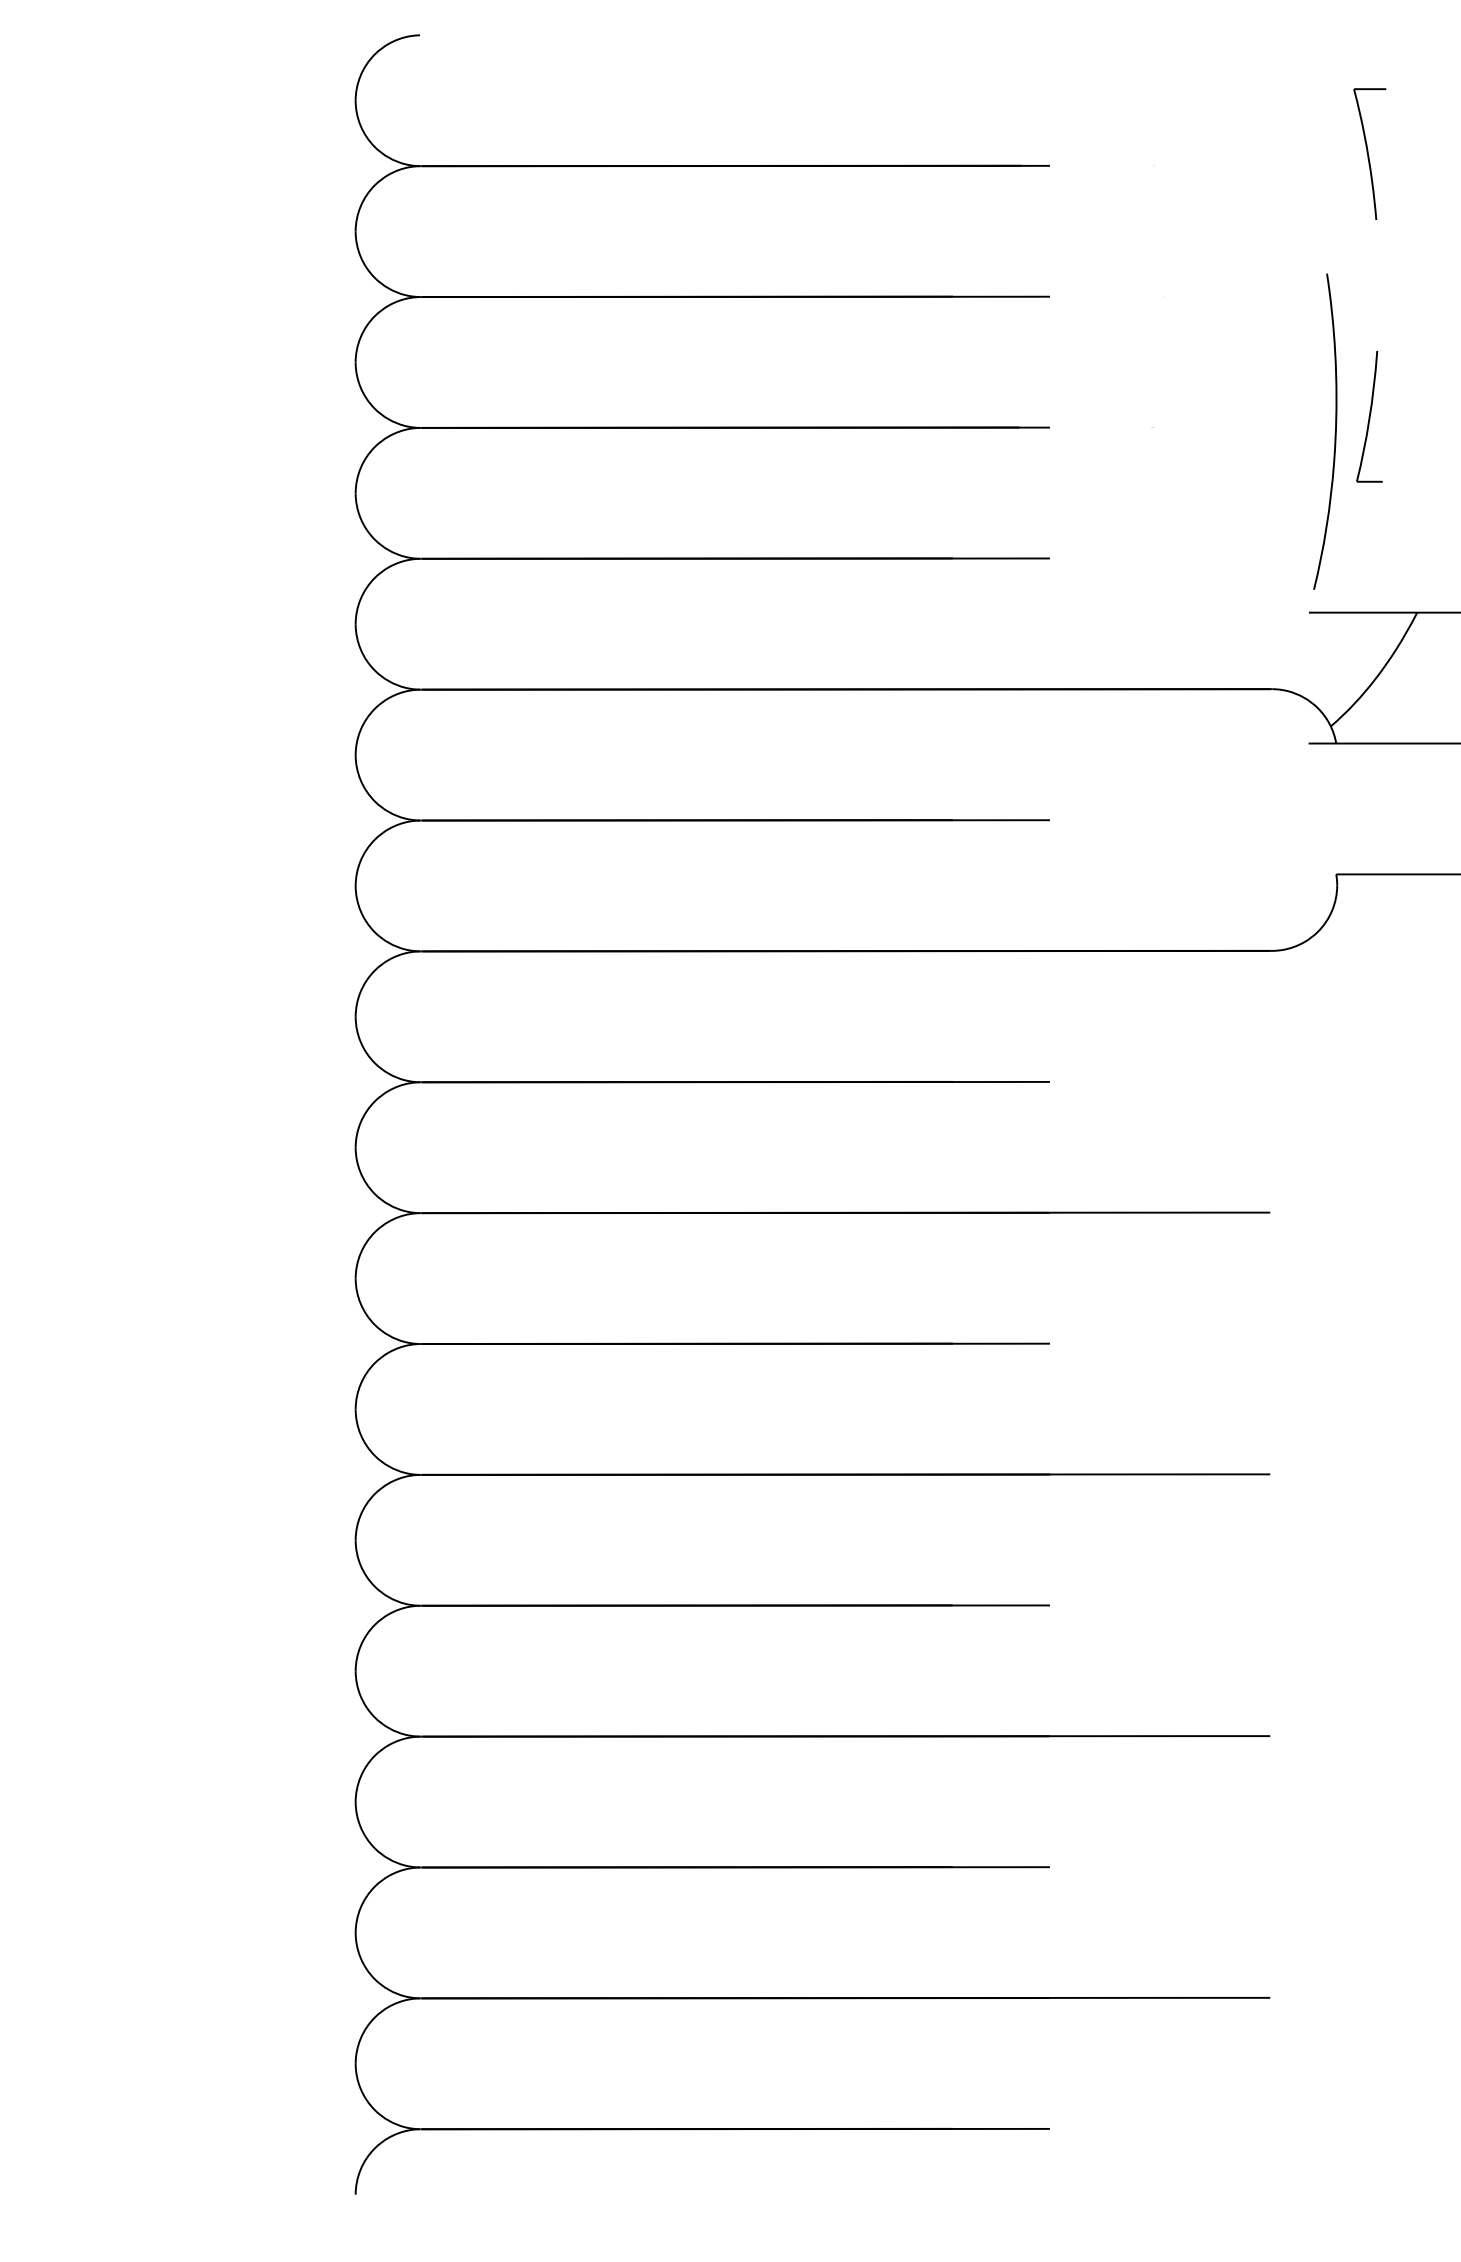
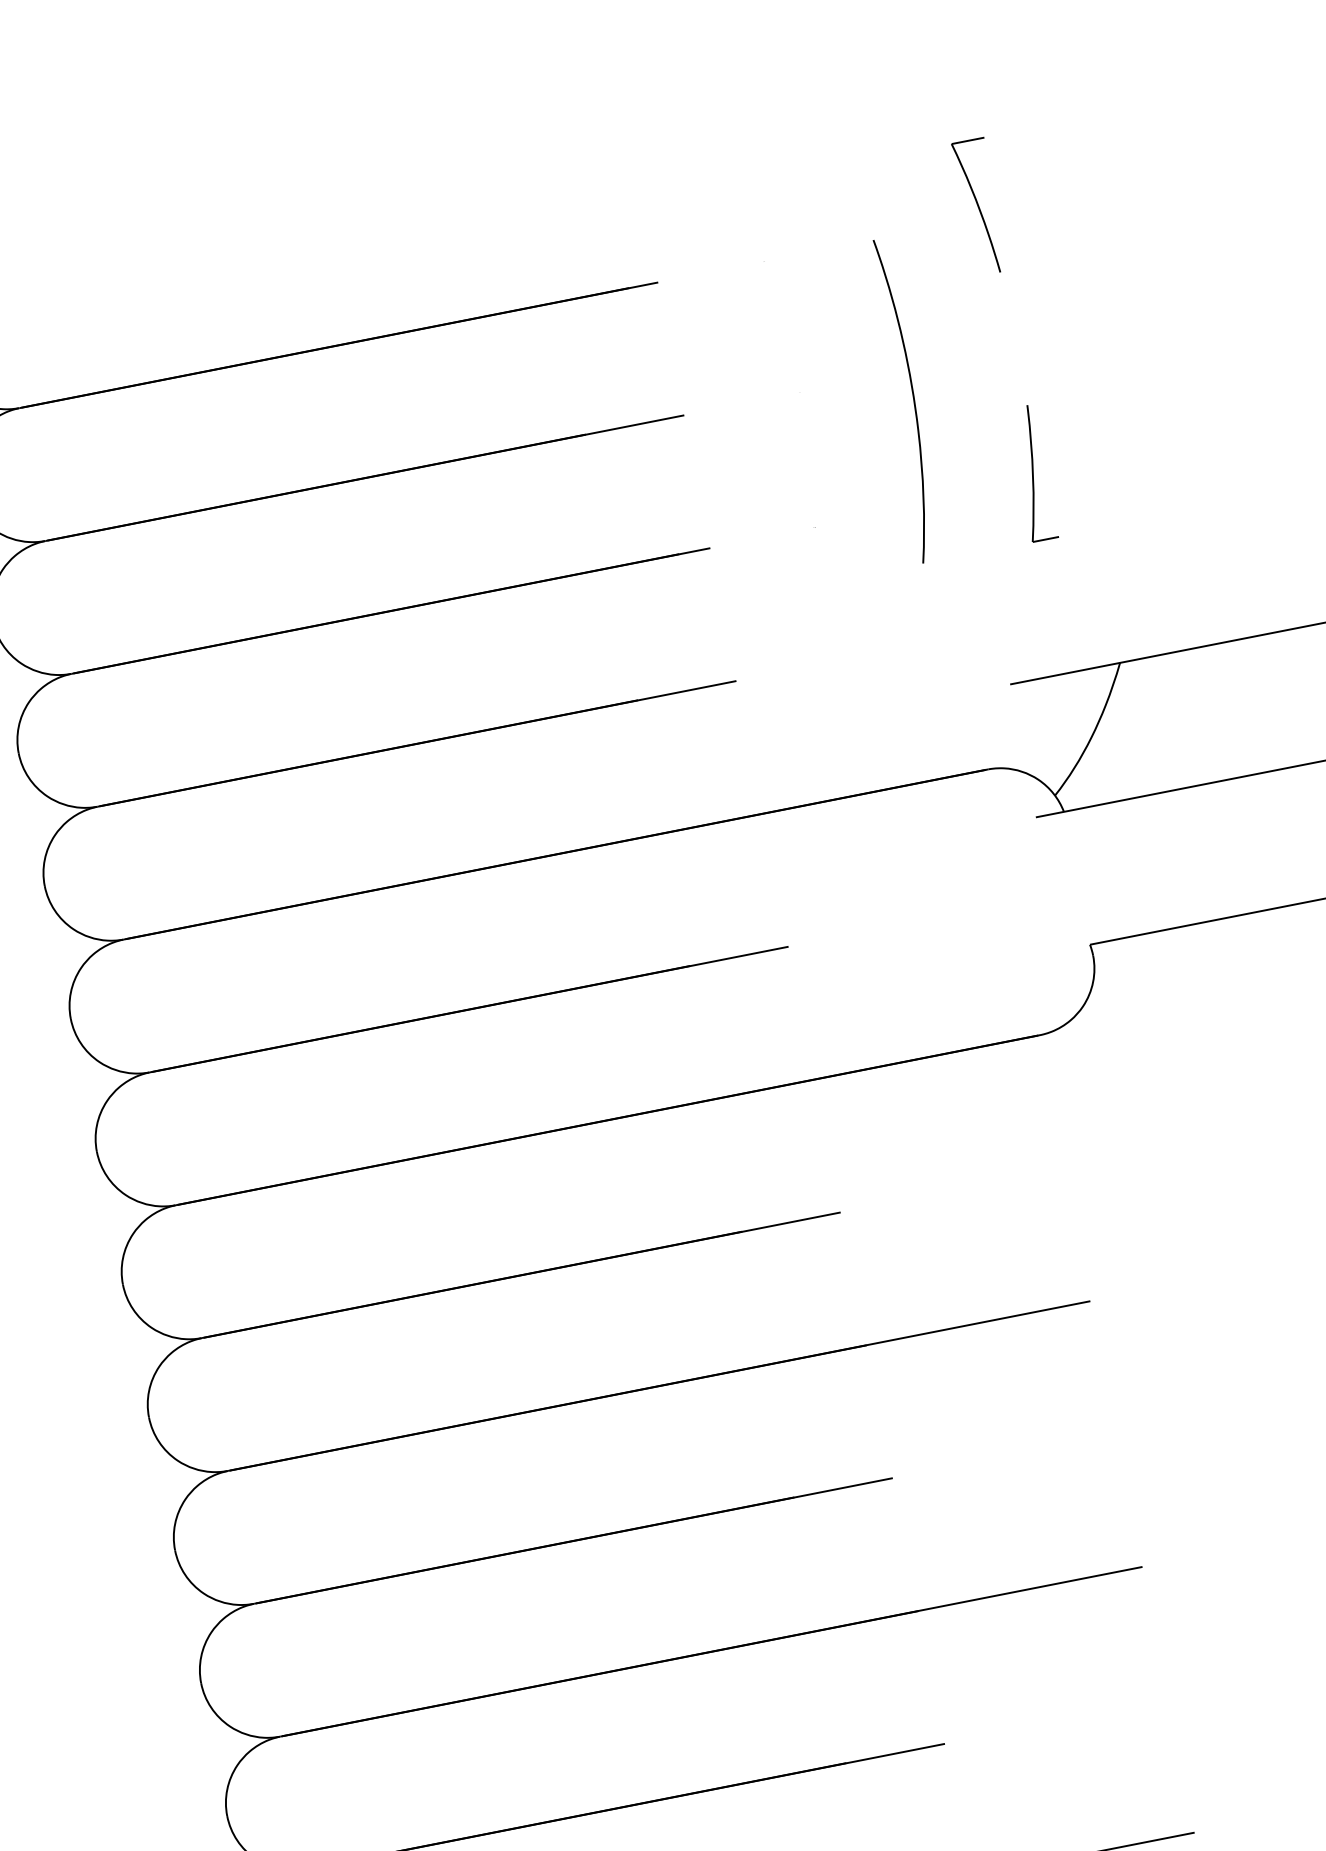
curve: (1334, 433) -> (912, 400), moved

